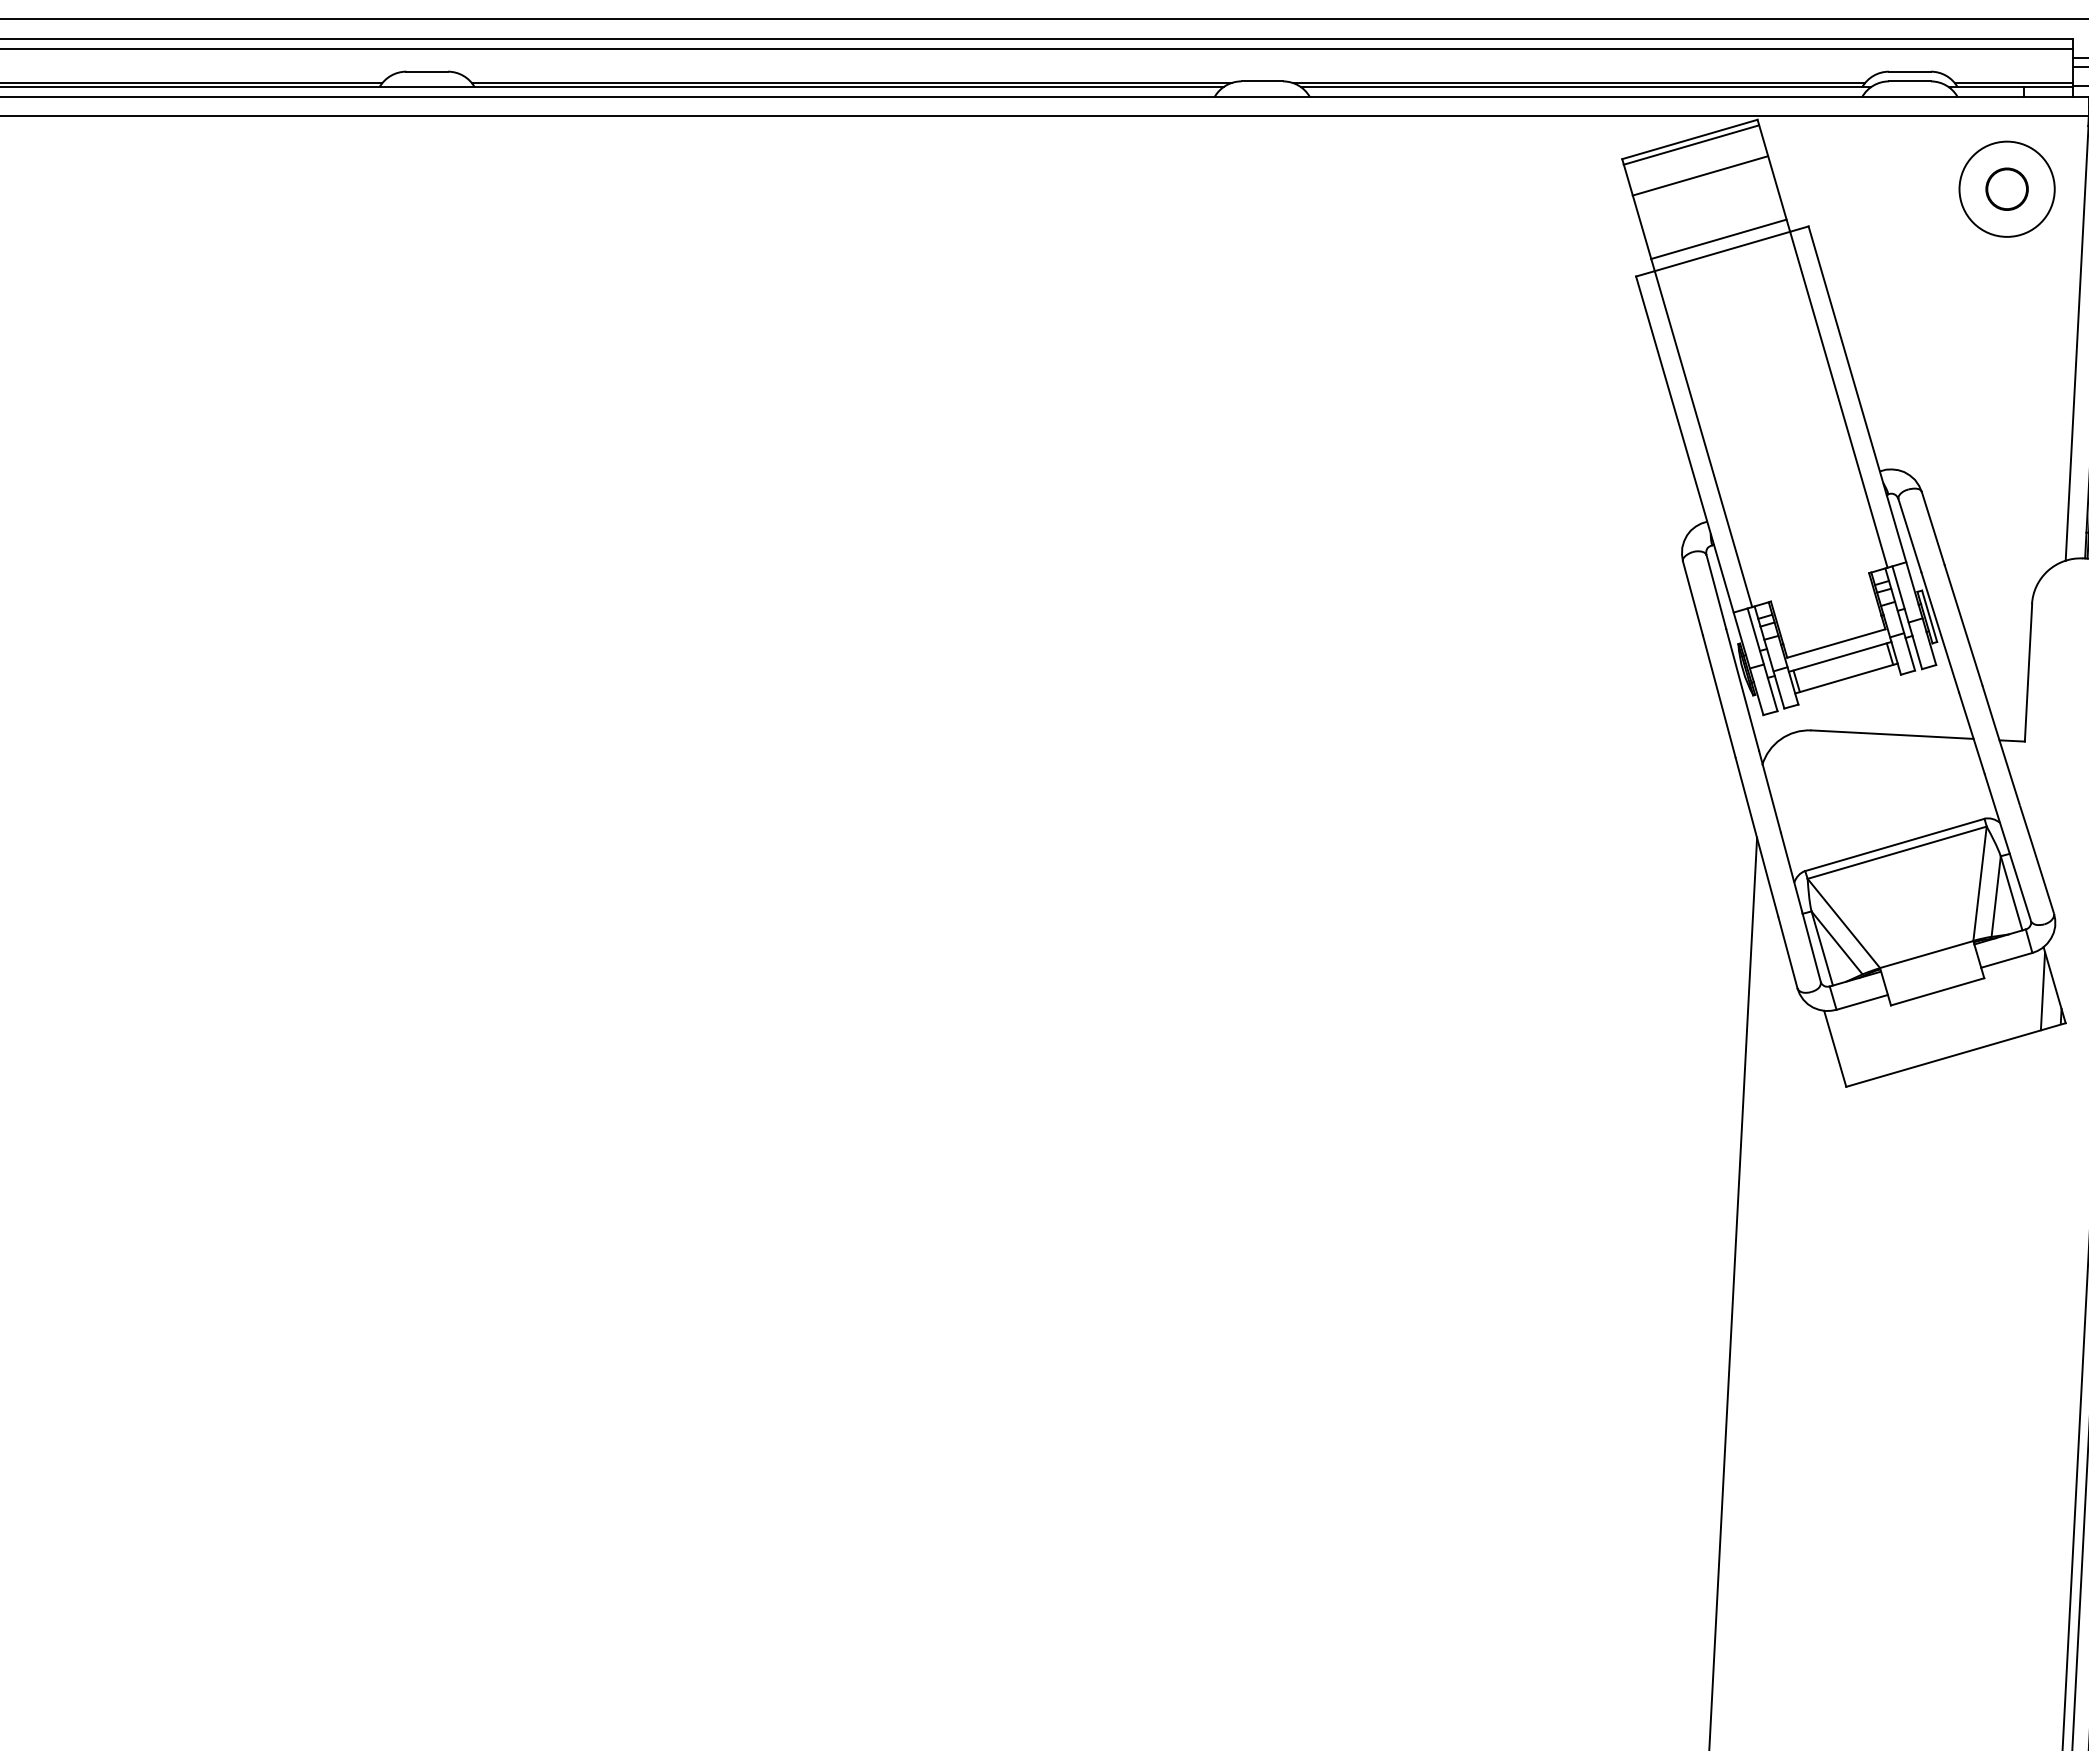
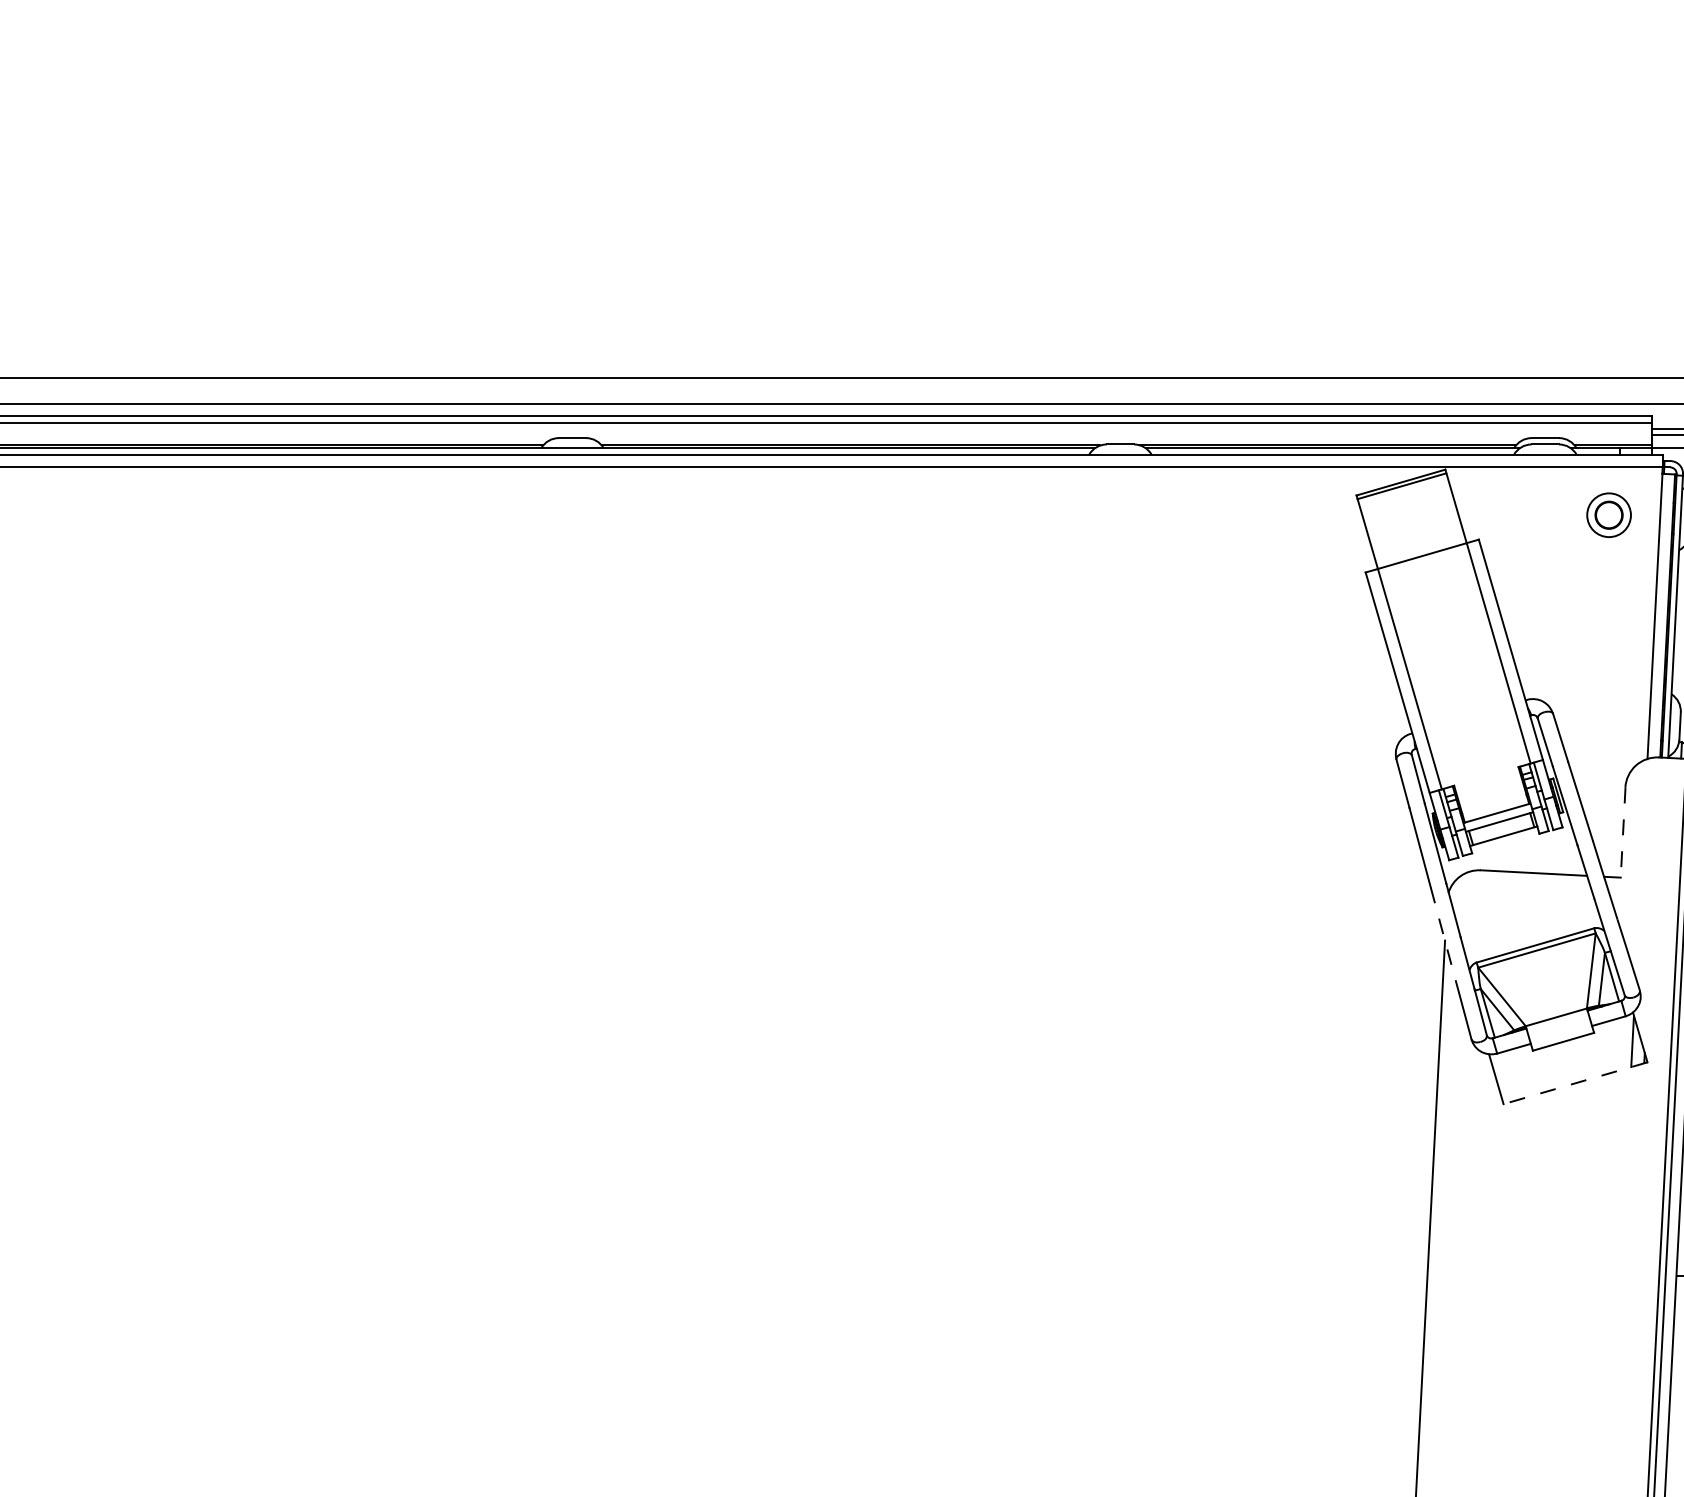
line: (1699, 175) -> (1407, 506), removed
circle: (2006, 189) -> (1608, 515), size x0.7
line: (1718, 239) -> (1419, 548), removed
line: (2029, 674) -> (1623, 833), solid -> dashed
line: (1757, 838) -> (1445, 941), solid -> dashed
line: (1955, 1055) -> (1575, 1083), solid -> dashed

